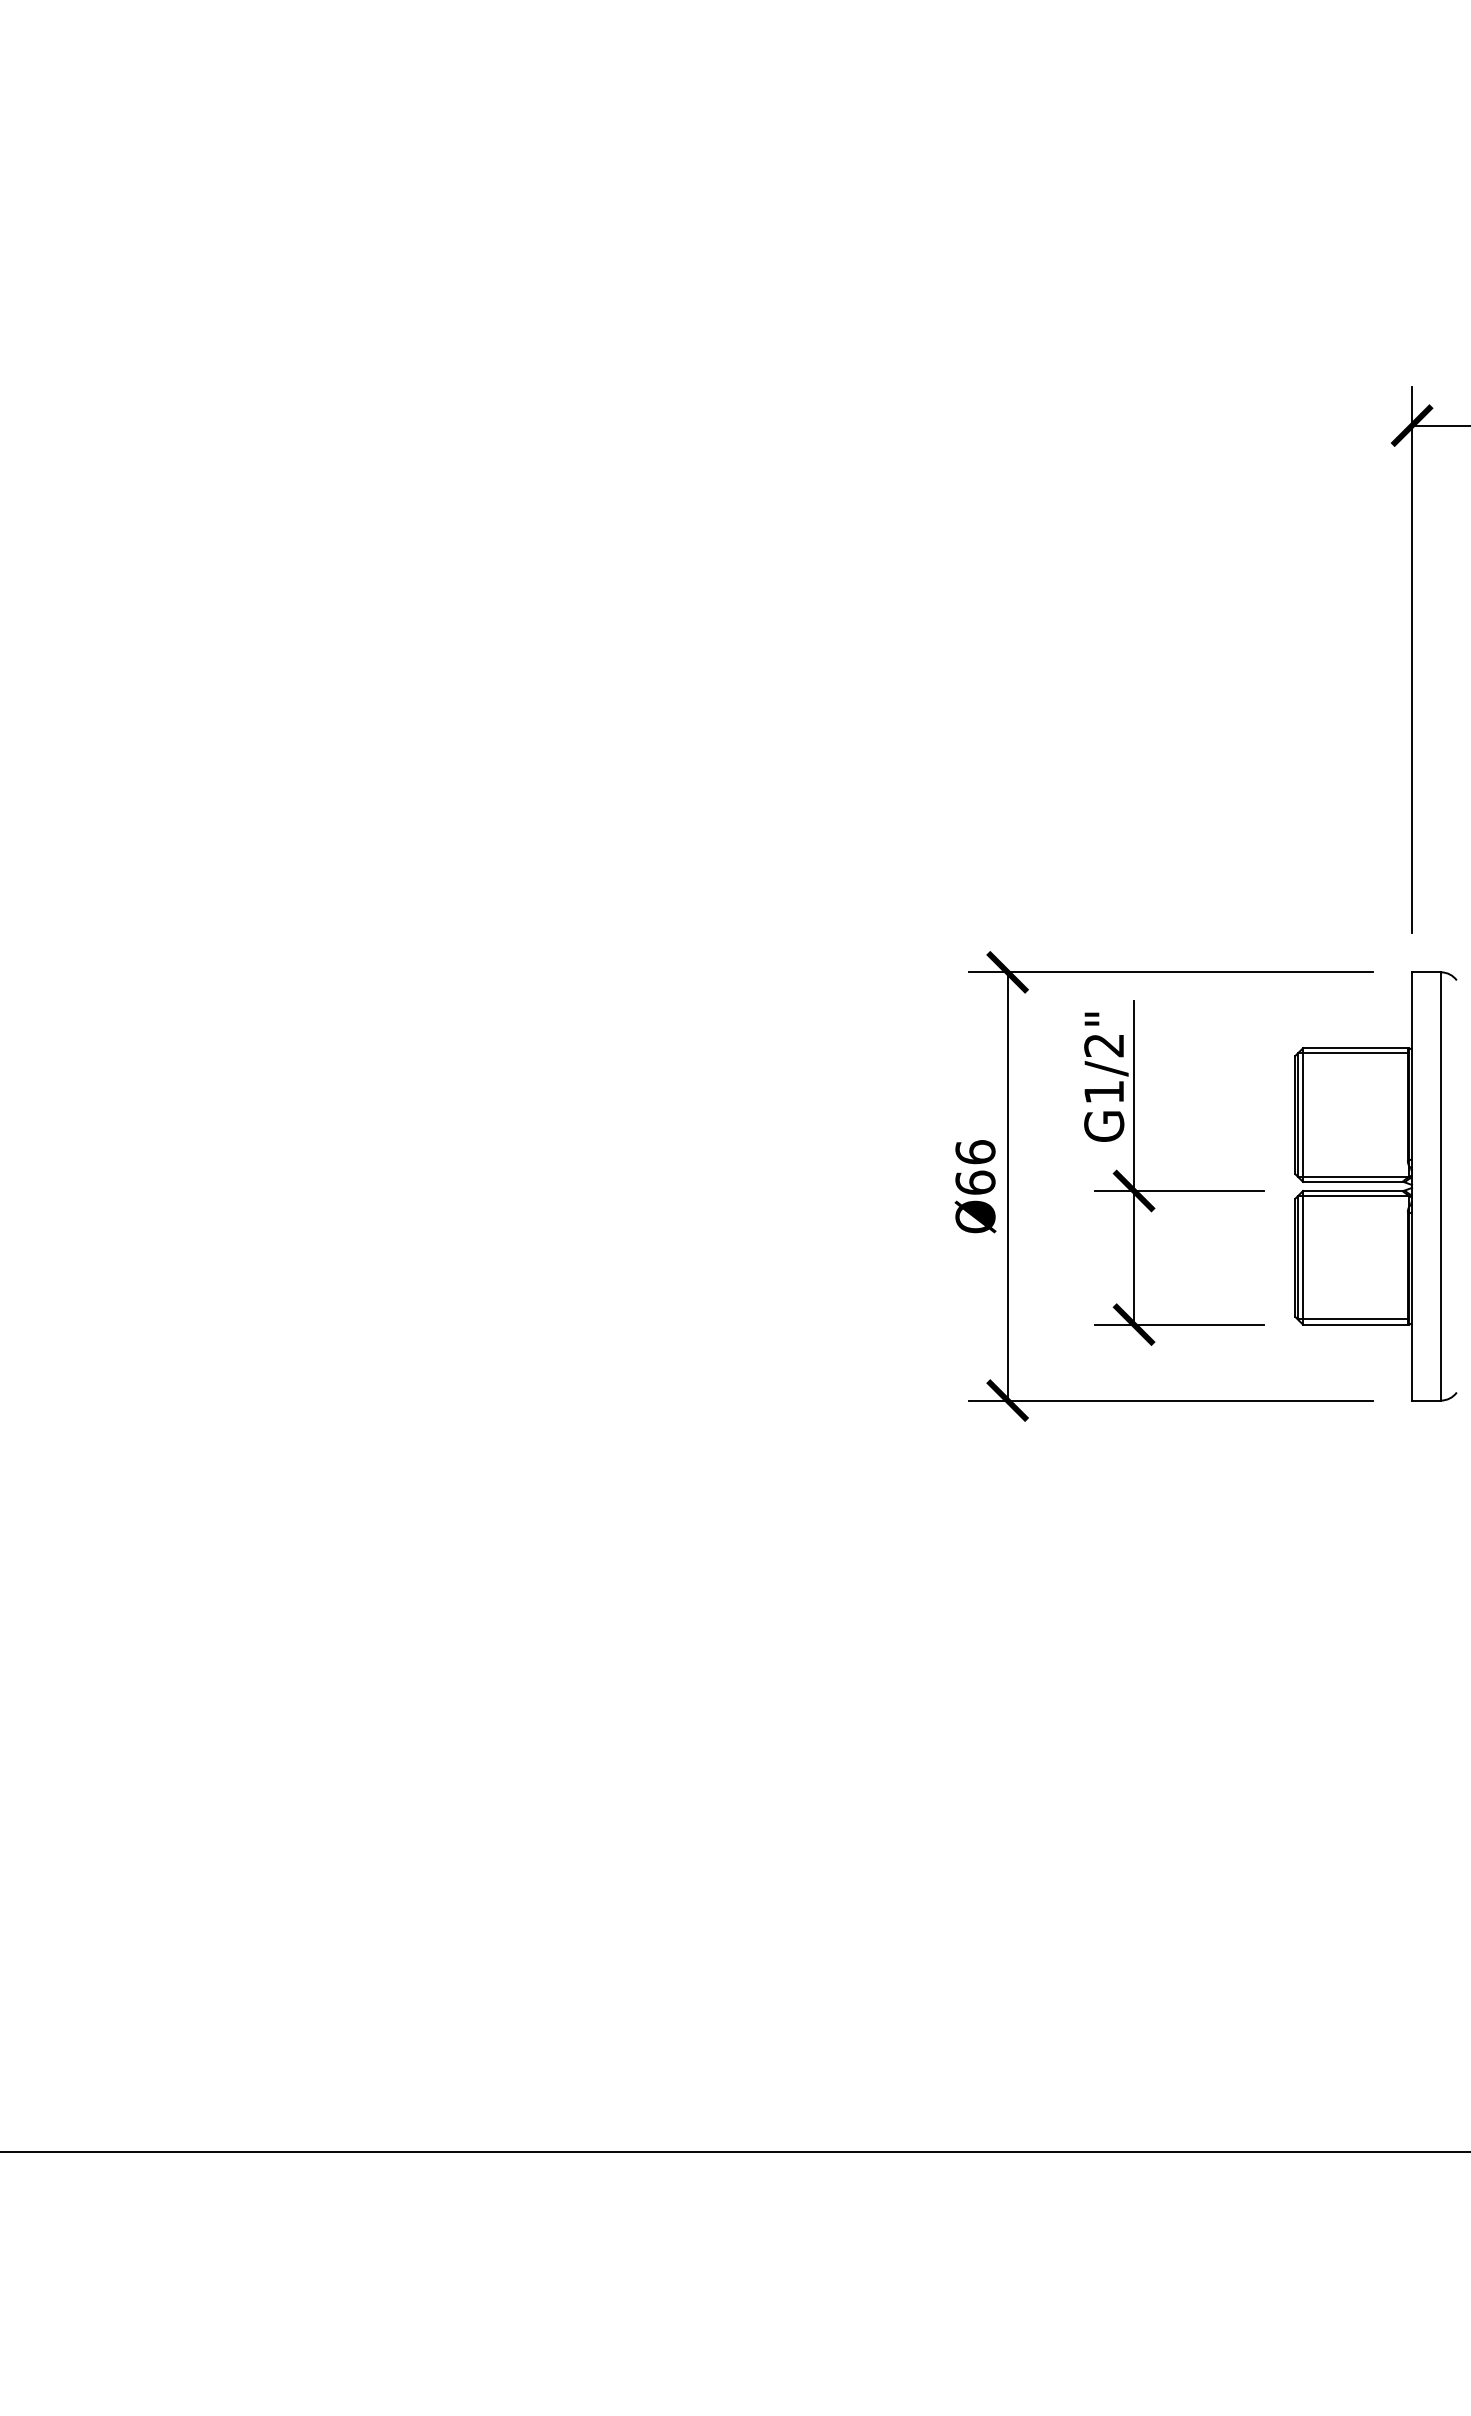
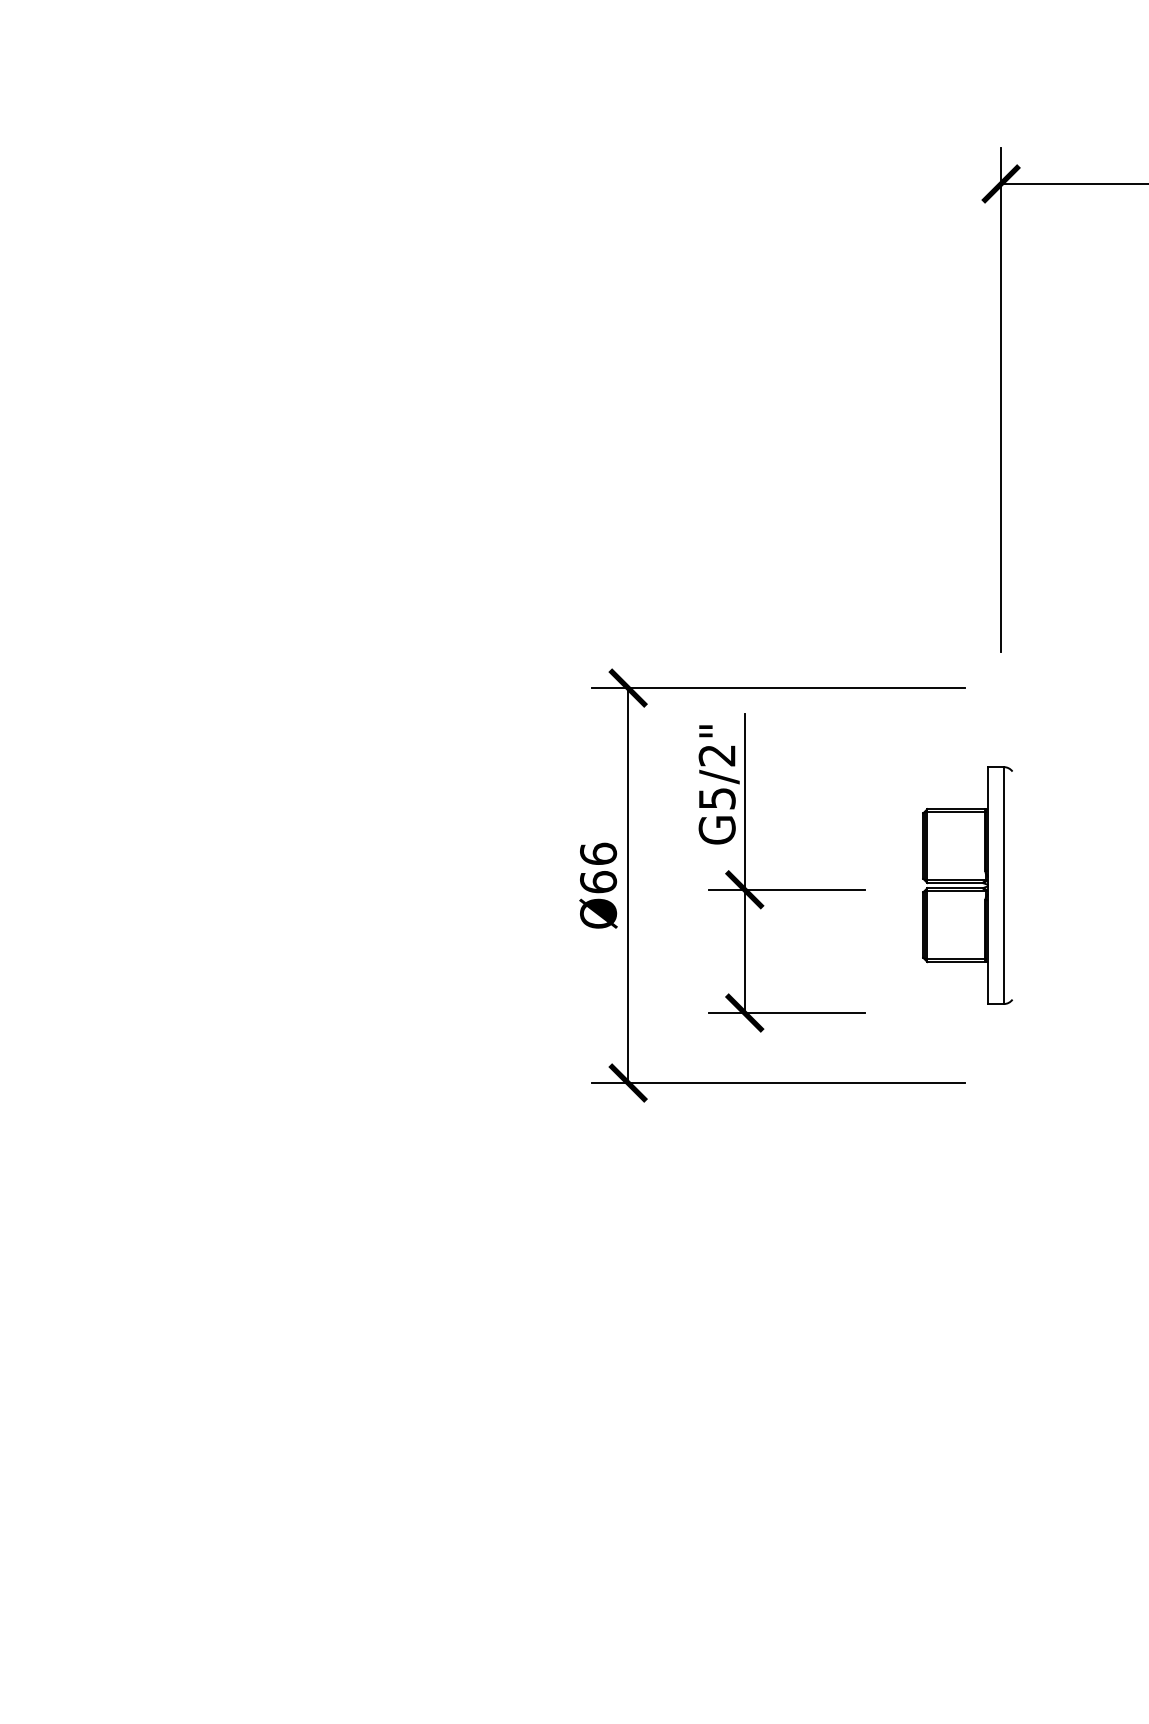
text: (1104, 1092) -> (717, 798), G1/2" -> G5/2"
part: (1375, 1186) -> (967, 885), size x0.6

